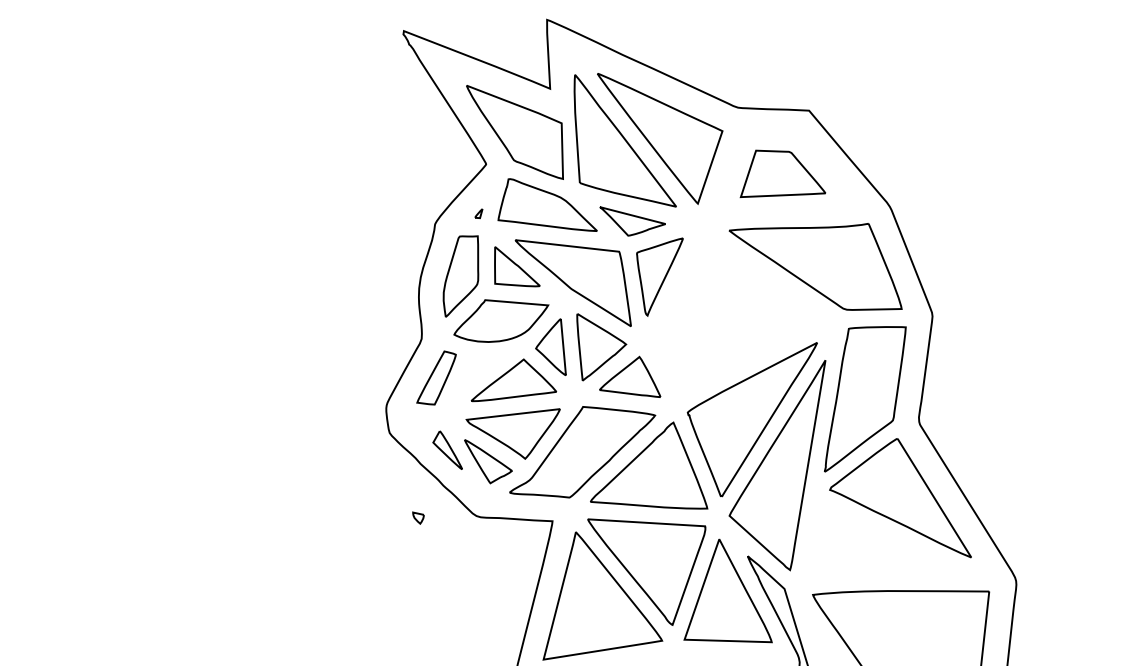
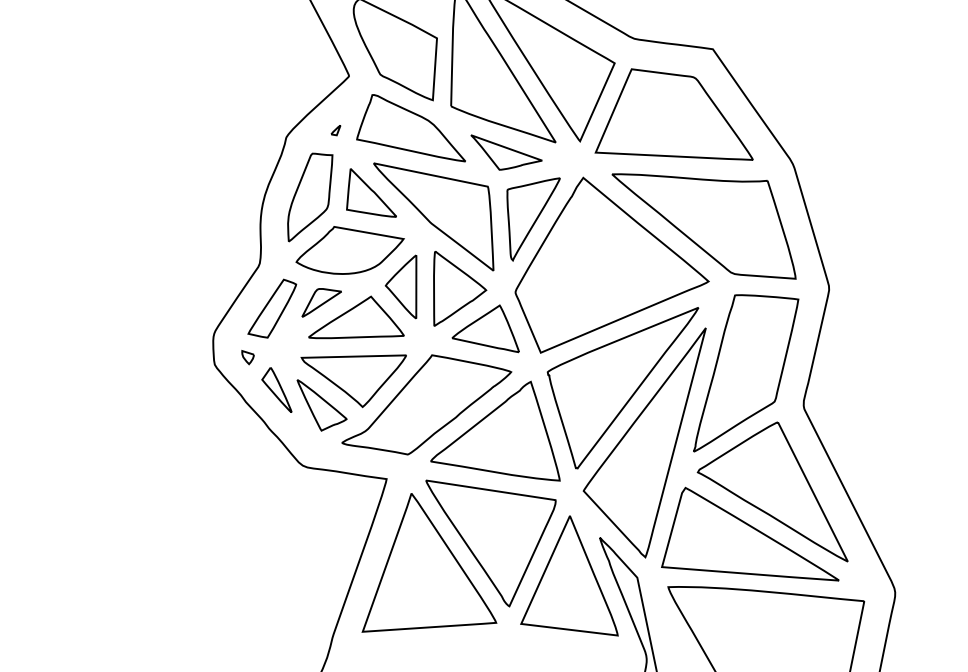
part: (782, 173) -> (677, 116), size x1.67
part: (738, 315) -> (613, 269), added
part: (480, 369) -> (322, 303), added
part: (418, 517) -> (247, 357), moved
part: (884, 540) -> (753, 533), added

